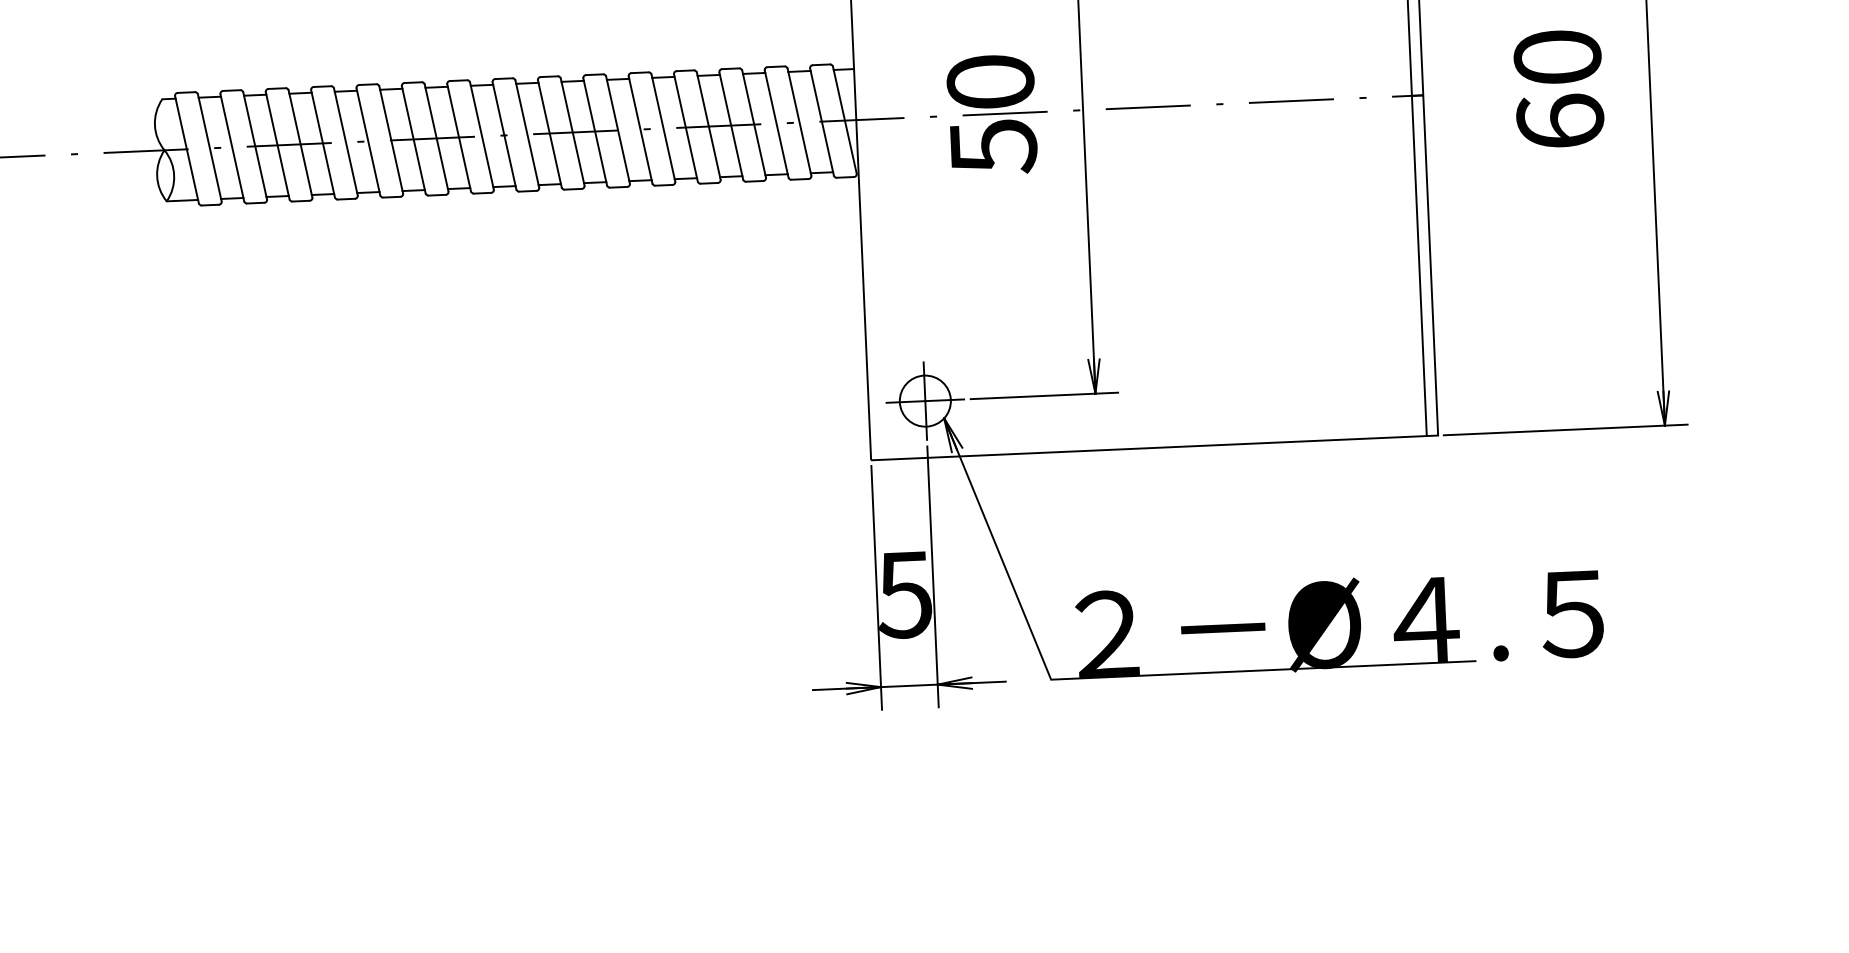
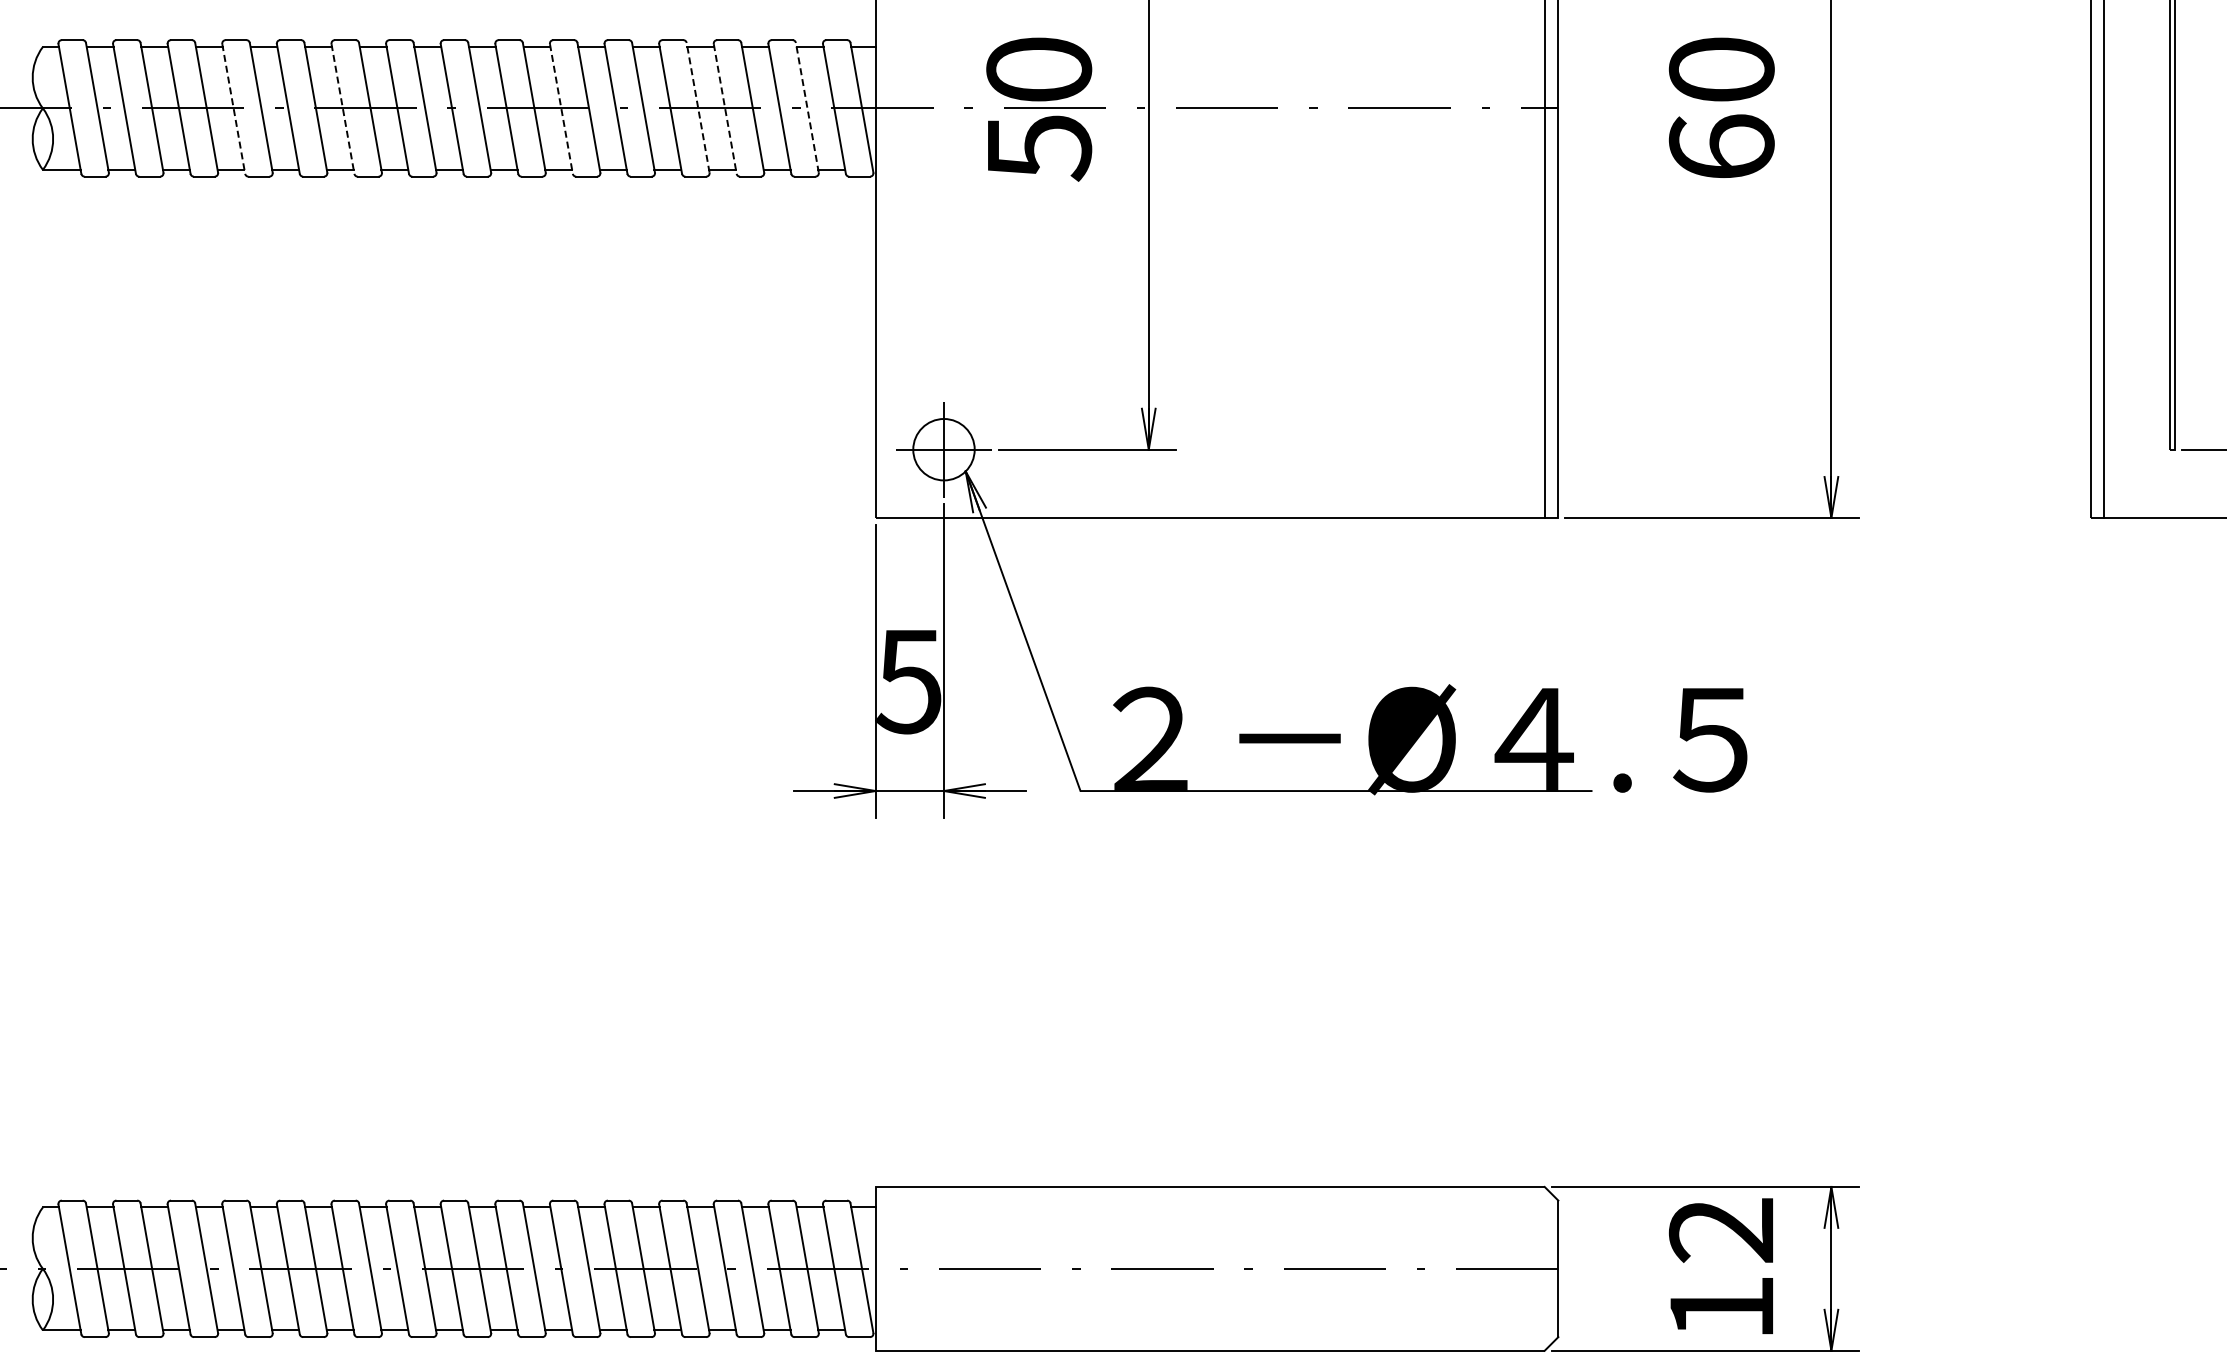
line: (799, 121) -> (807, 107), solid -> dashed
line: (709, 125) -> (698, 107), solid -> dashed
line: (731, 125) -> (725, 108), solid -> dashed
line: (595, 131) -> (561, 108), solid -> dashed
line: (413, 139) -> (342, 108), solid -> dashed
line: (322, 143) -> (233, 108), solid -> dashed

